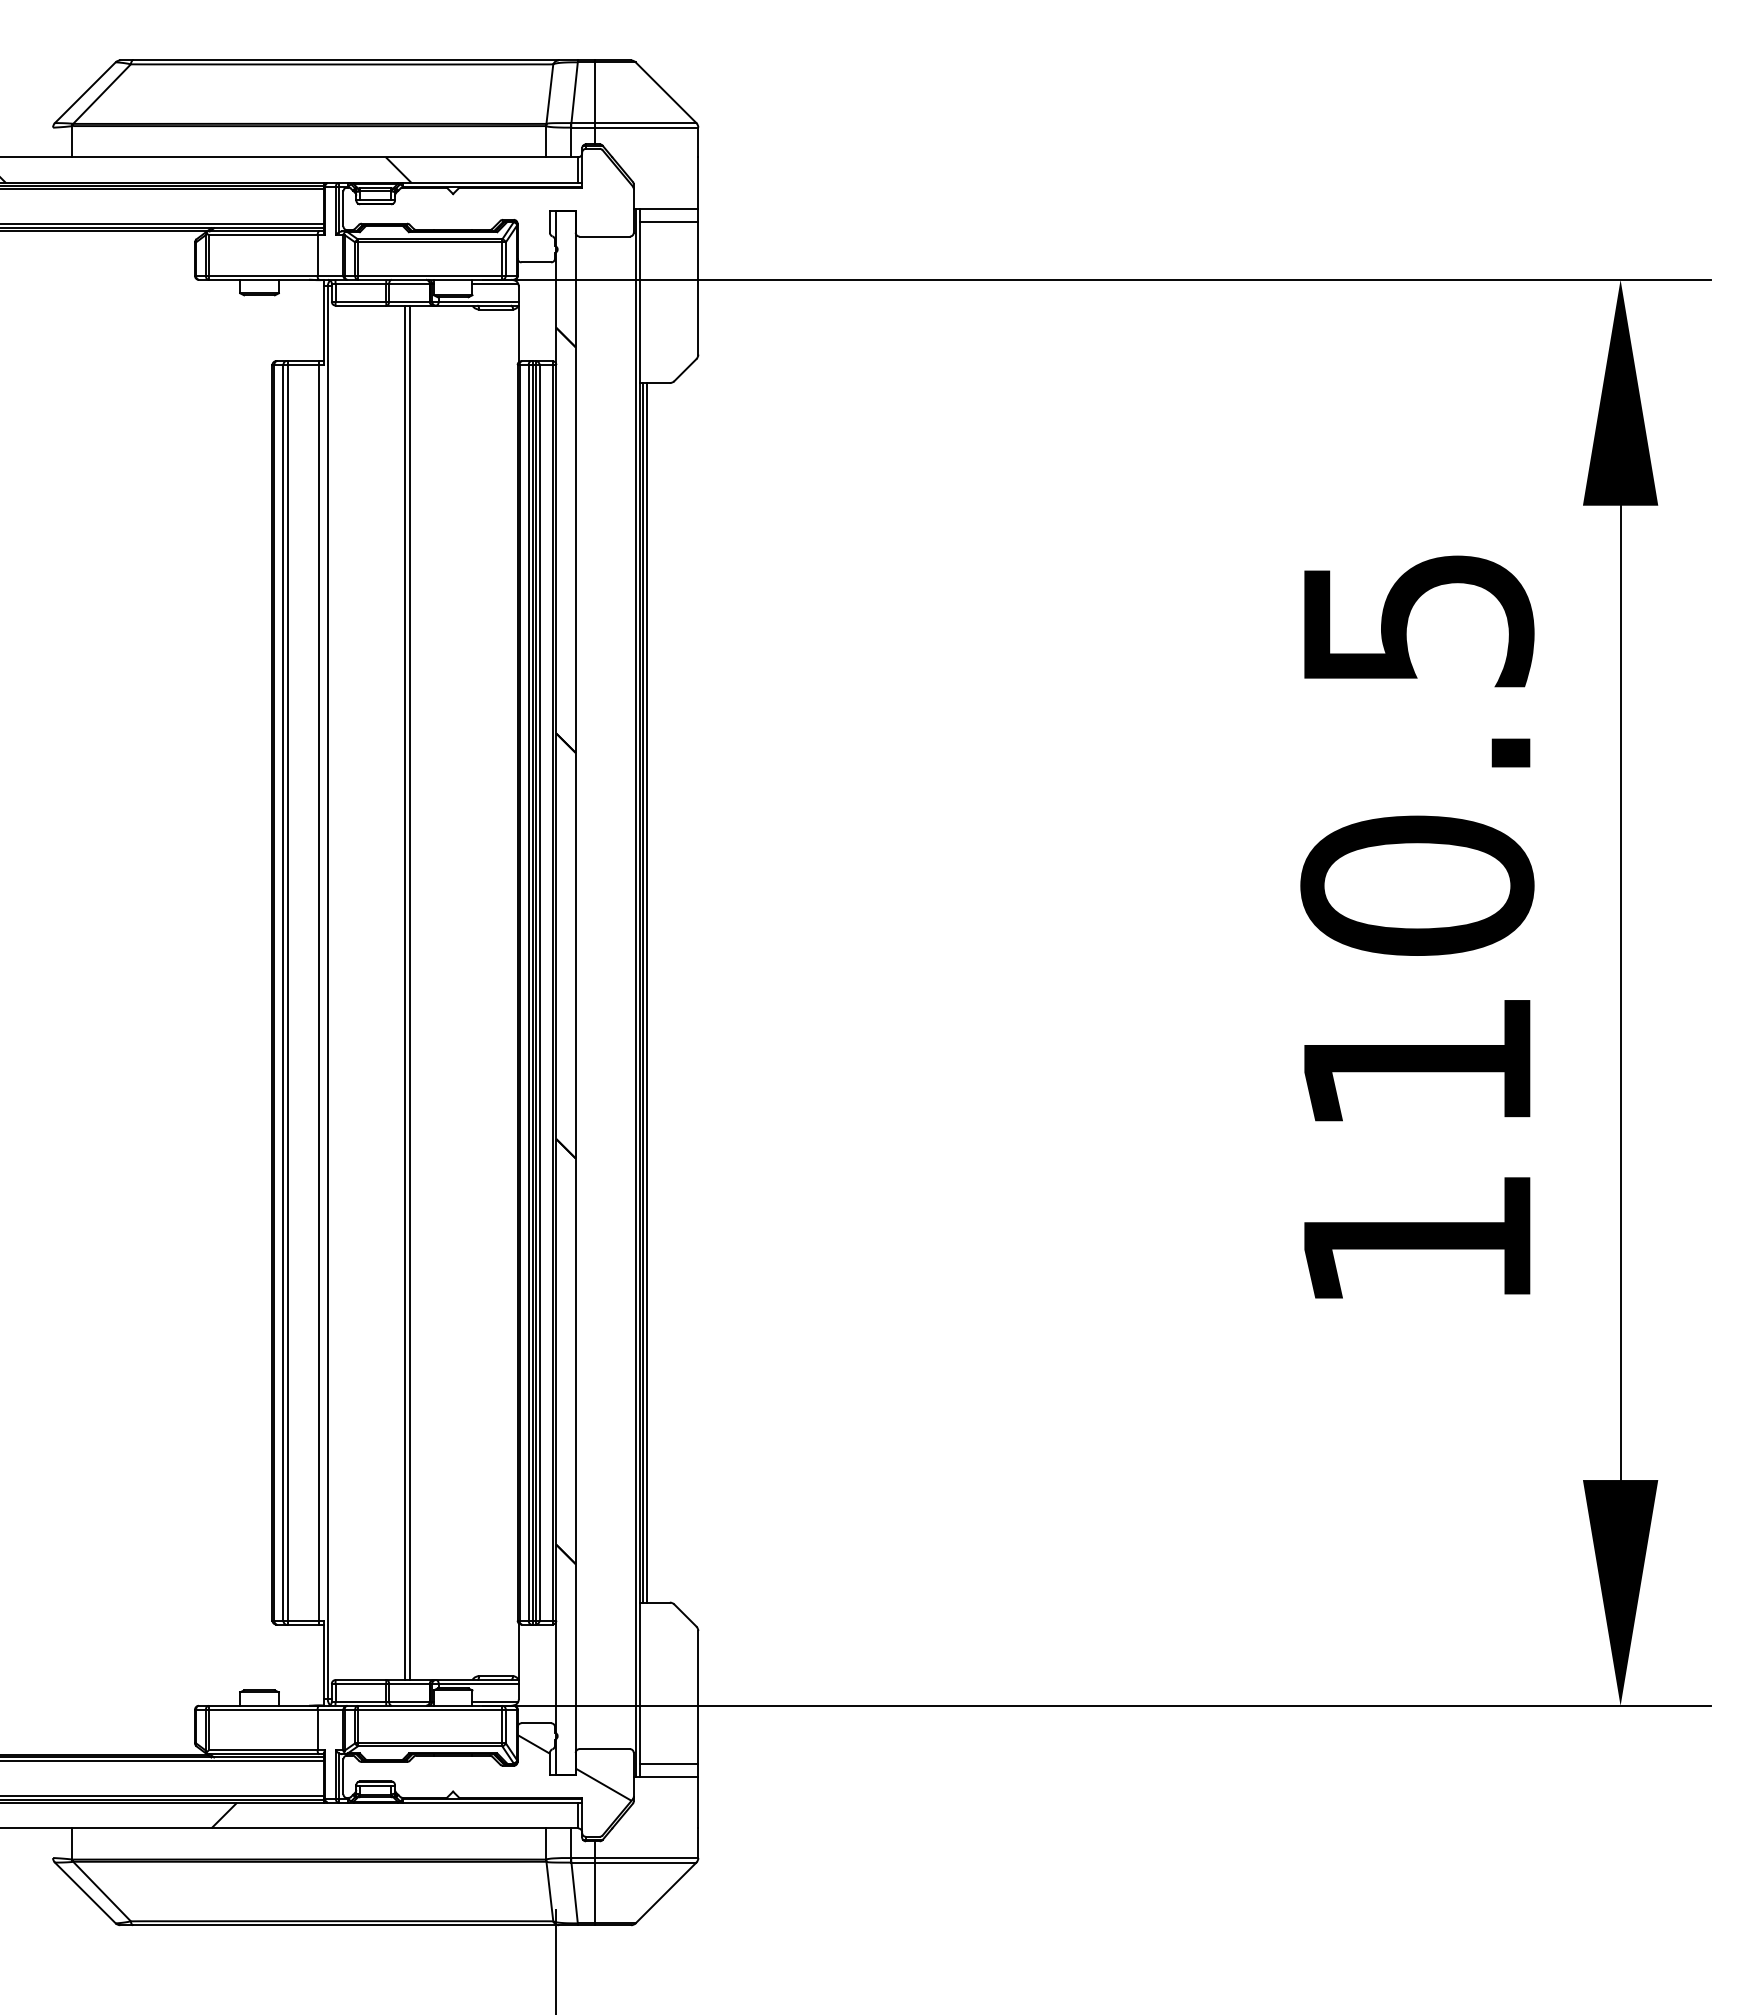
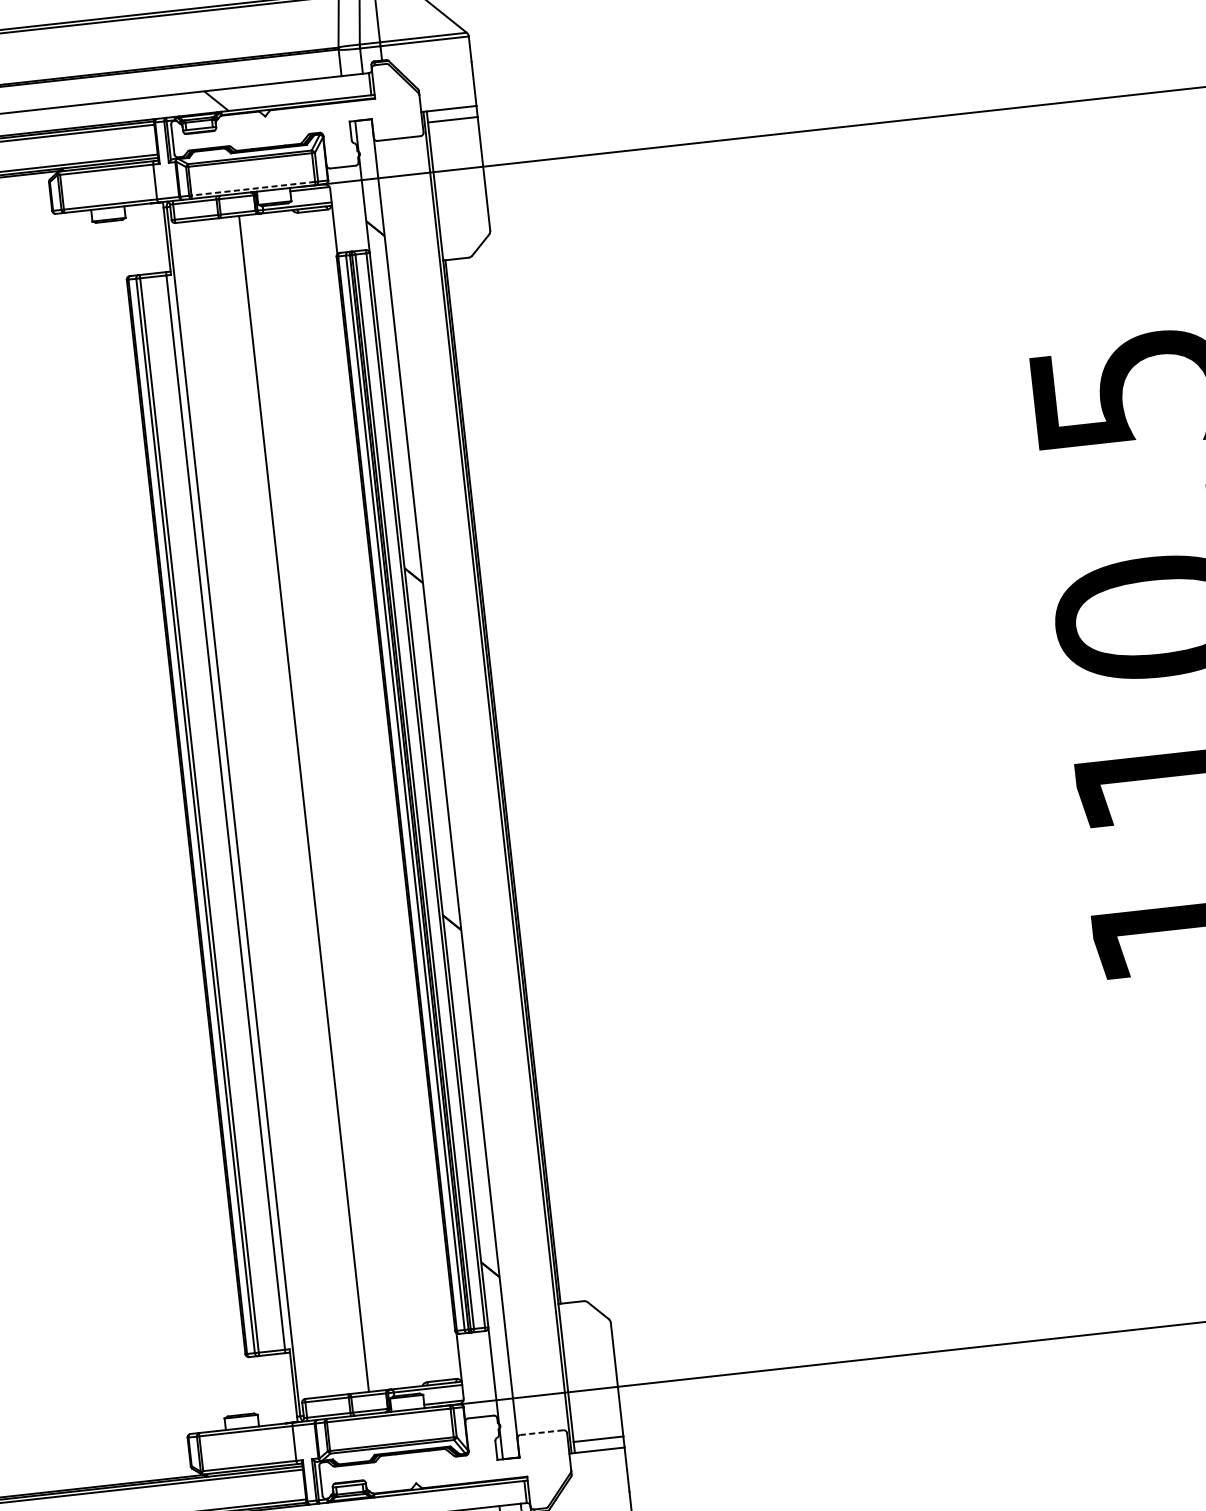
line: (429, 275) -> (252, 188), solid -> dashed
line: (405, 992) -> (299, 804), removed
line: (646, 992) -> (506, 781), removed
line: (604, 1749) -> (541, 1433), solid -> dashed
hatch: (574, 1767) -> (517, 1451), removed

